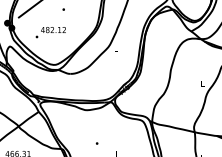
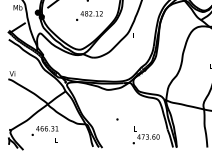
text: (50, 31) -> (89, 15), moved

